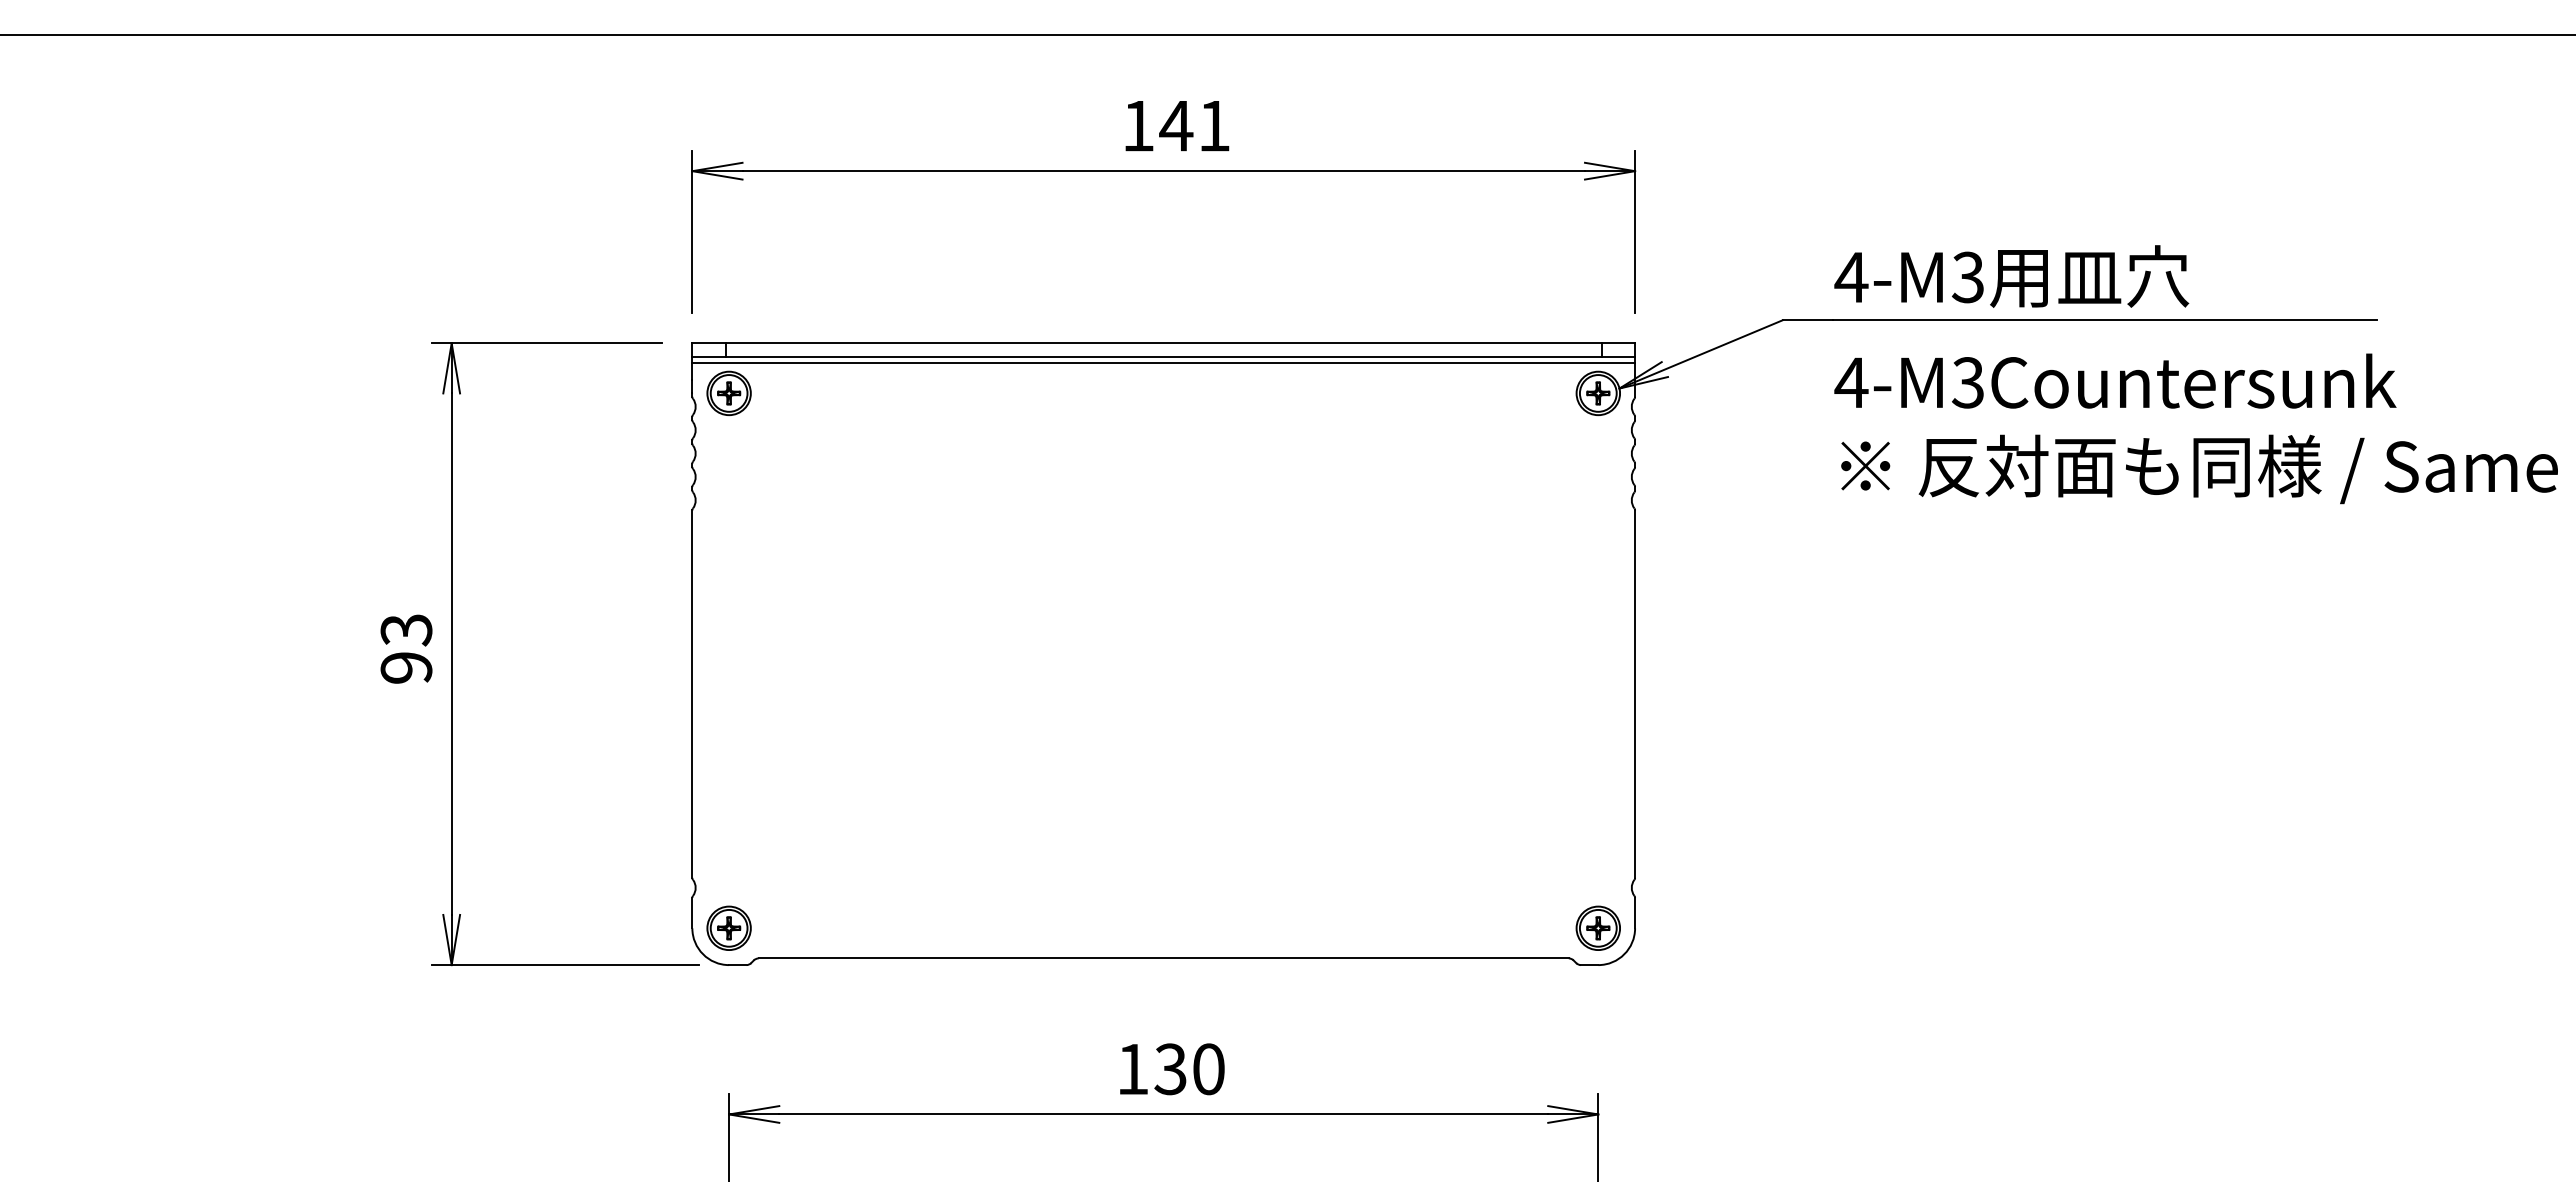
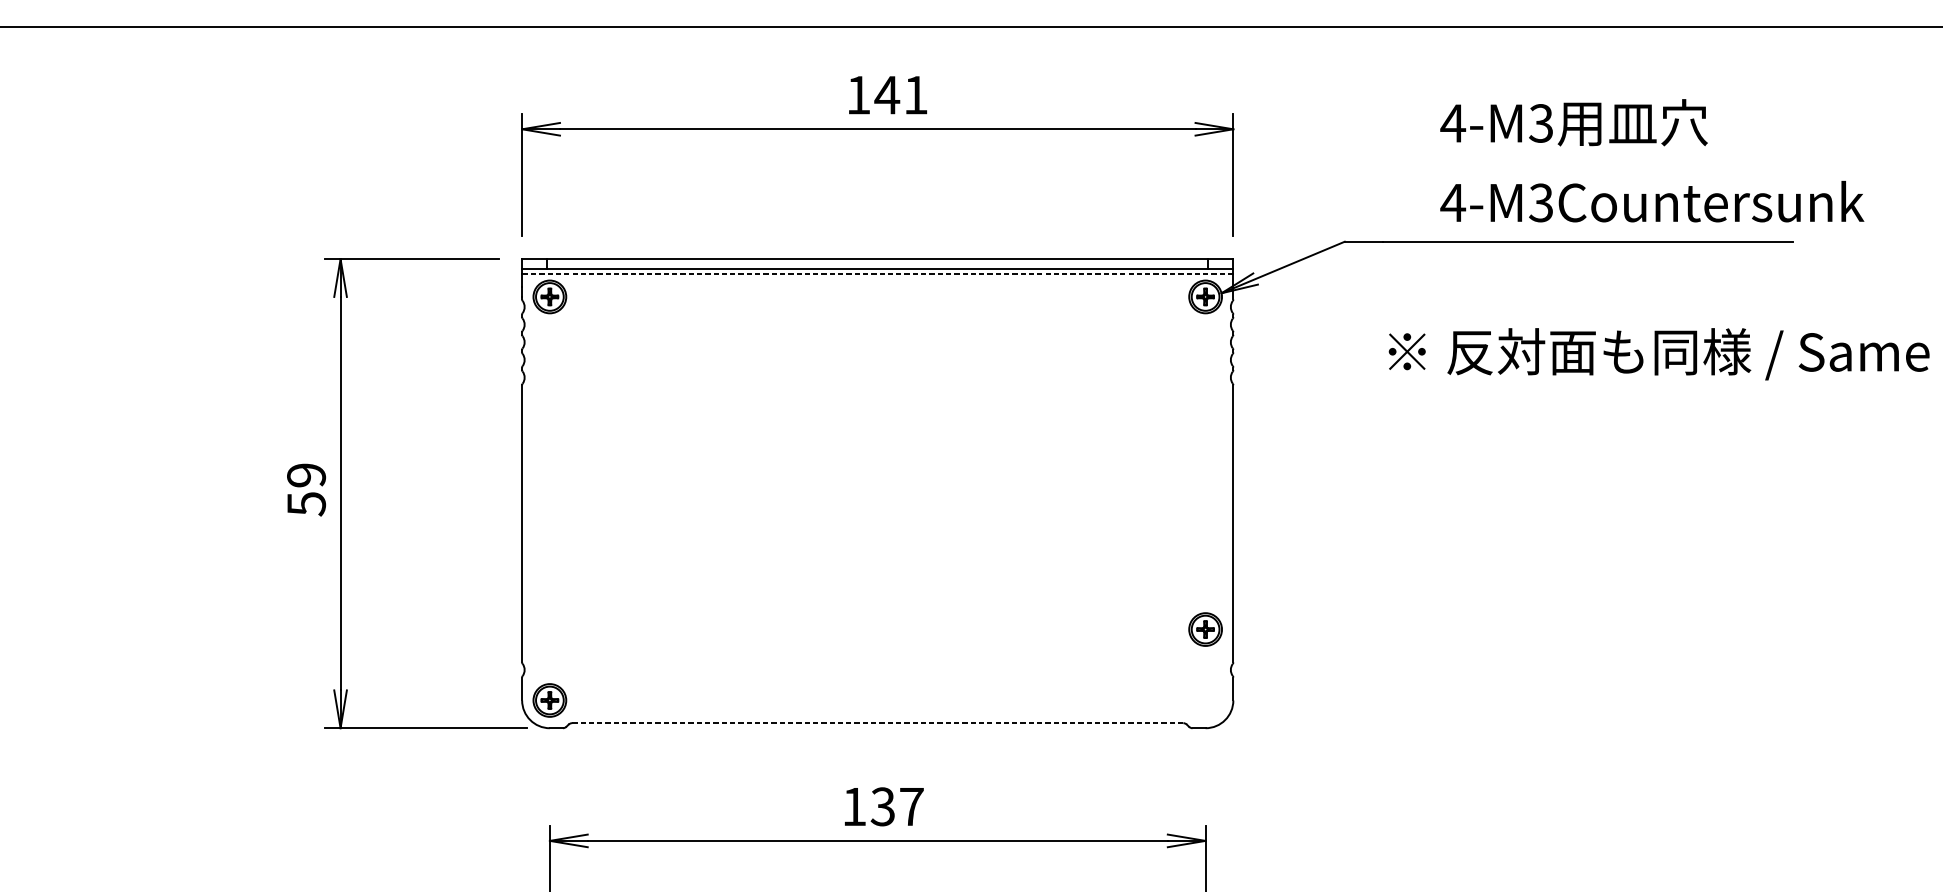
text: (2115, 326) -> (1652, 160), moved
line: (1163, 362) -> (877, 273), solid -> dashed
text: (406, 649) -> (306, 490), 93 -> 59
part: (1597, 927) -> (1204, 628), moved
line: (1163, 958) -> (877, 723), solid -> dashed
text: (1208, 1069) -> (911, 806), 130 -> 137

